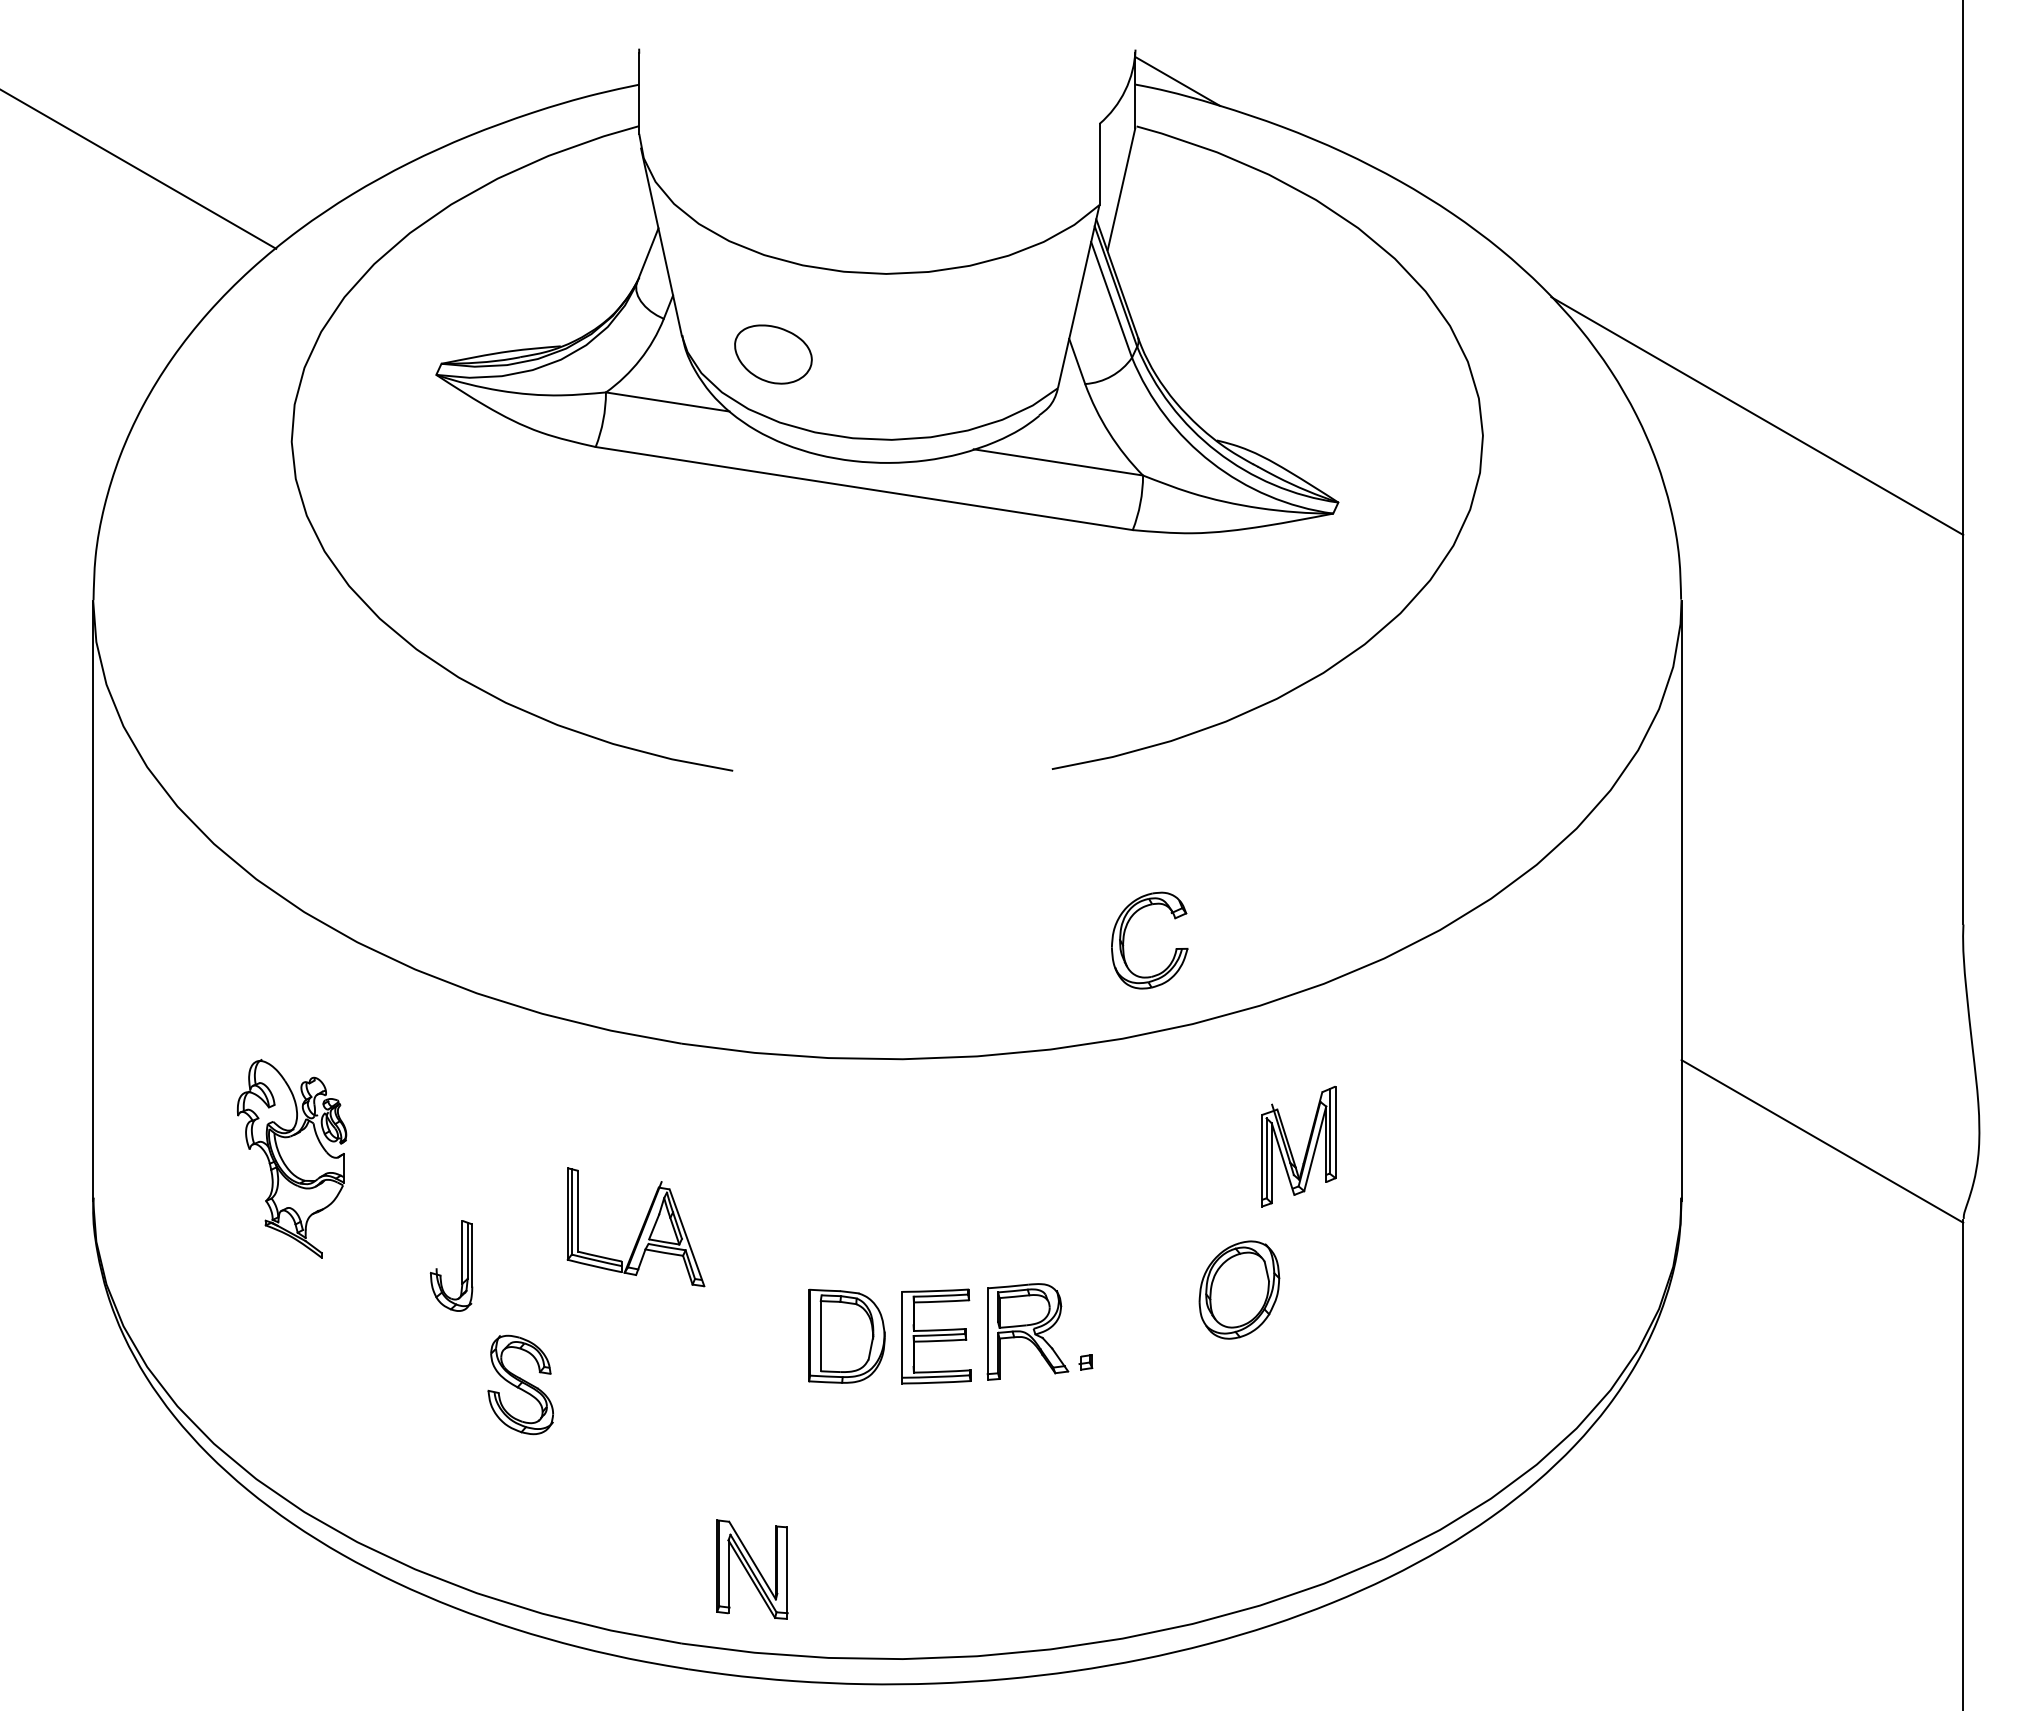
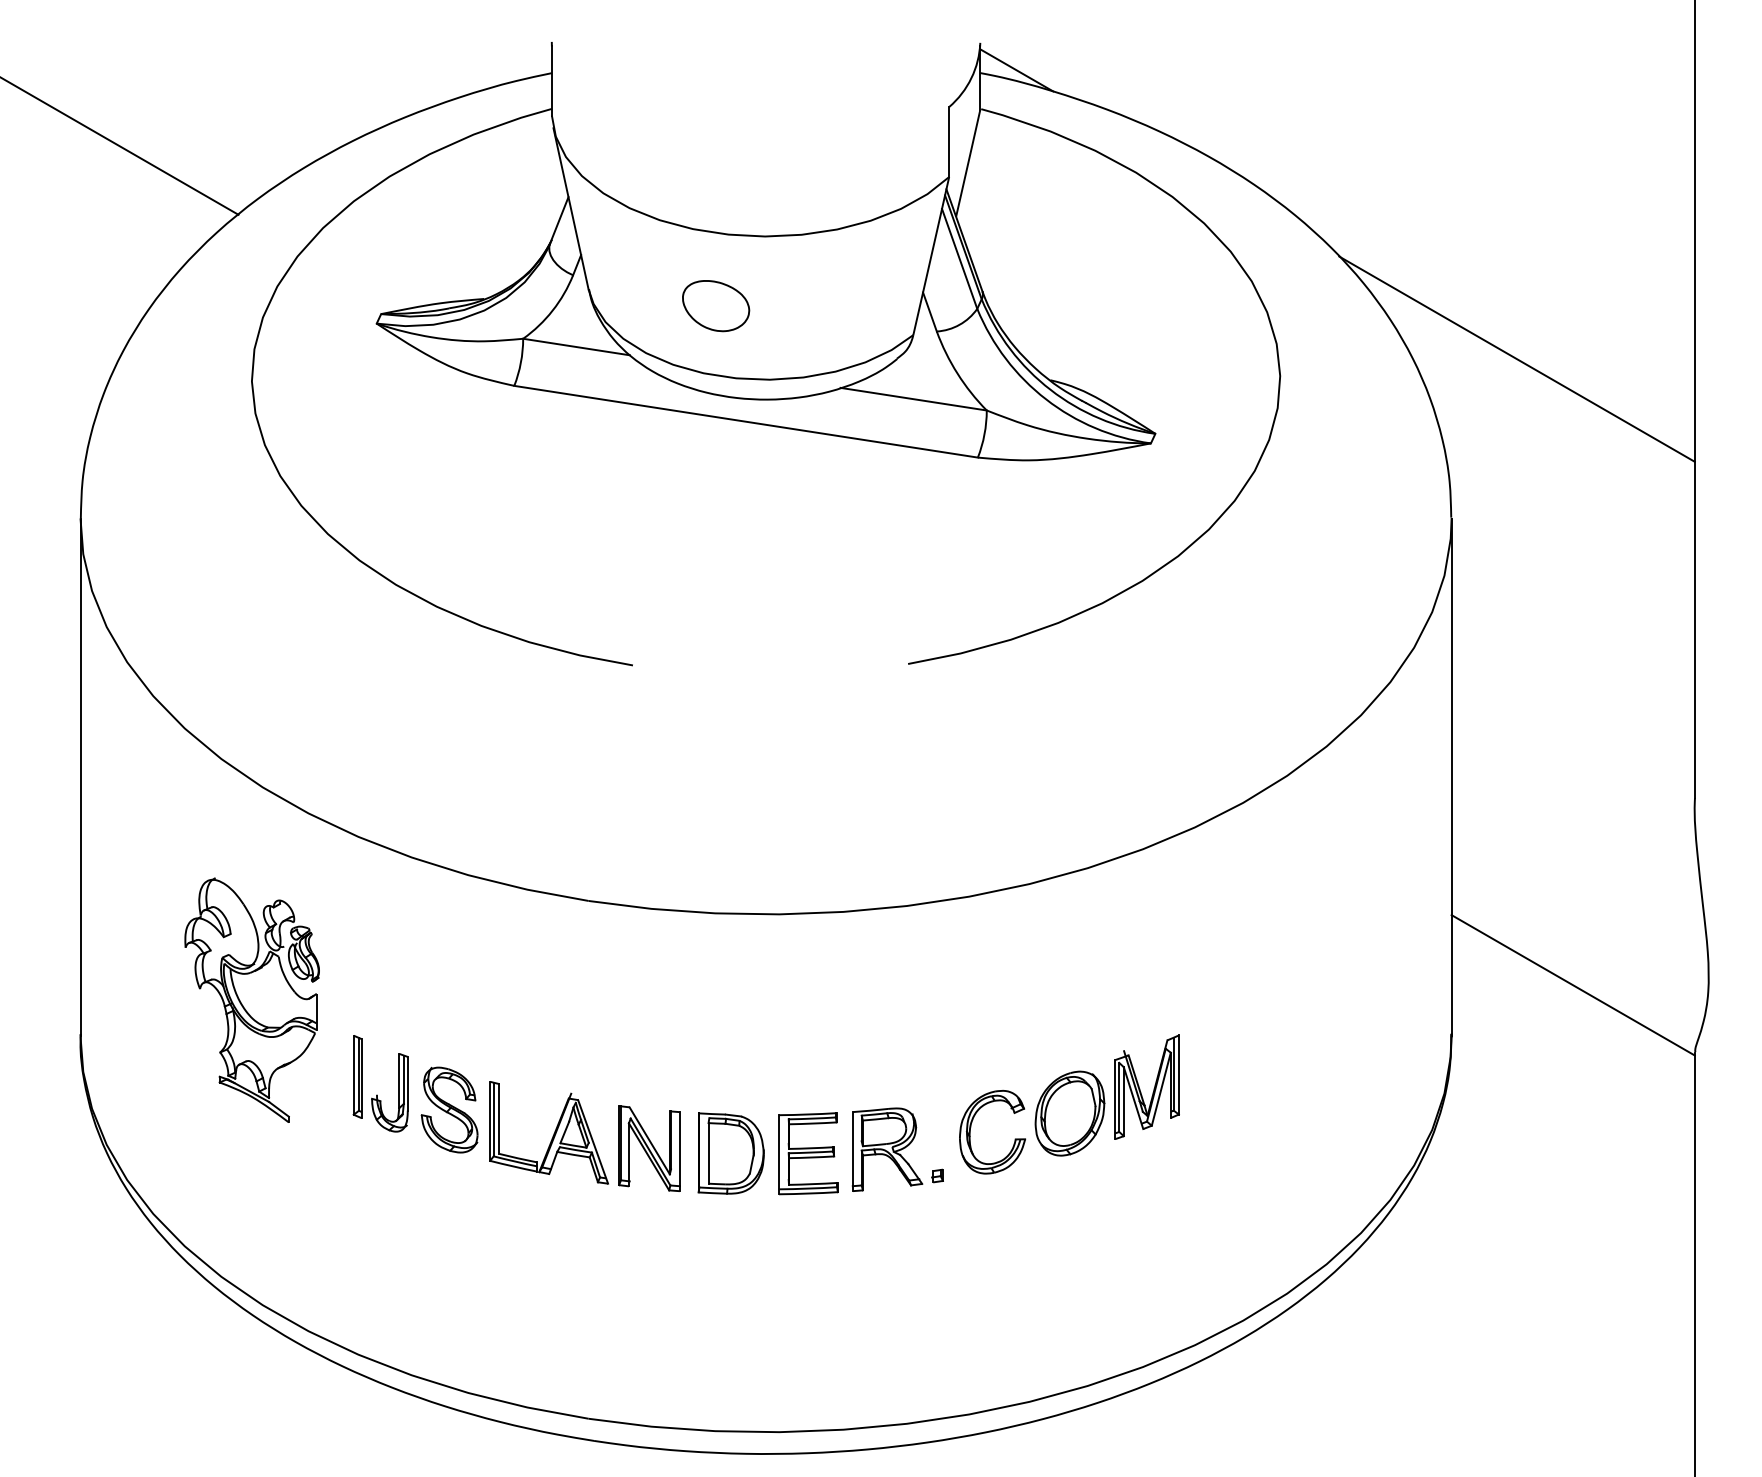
part: (773, 354) -> (716, 306), moved
part: (1125, 933) -> (971, 1126), moved
part: (1290, 1147) -> (1139, 1088), moved
part: (291, 1158) -> (251, 1000), size x1.43
part: (635, 1227) -> (548, 1132), moved
part: (413, 1247) -> (357, 1076), added
part: (520, 1384) -> (449, 1109), moved
part: (752, 1569) -> (649, 1148), moved

